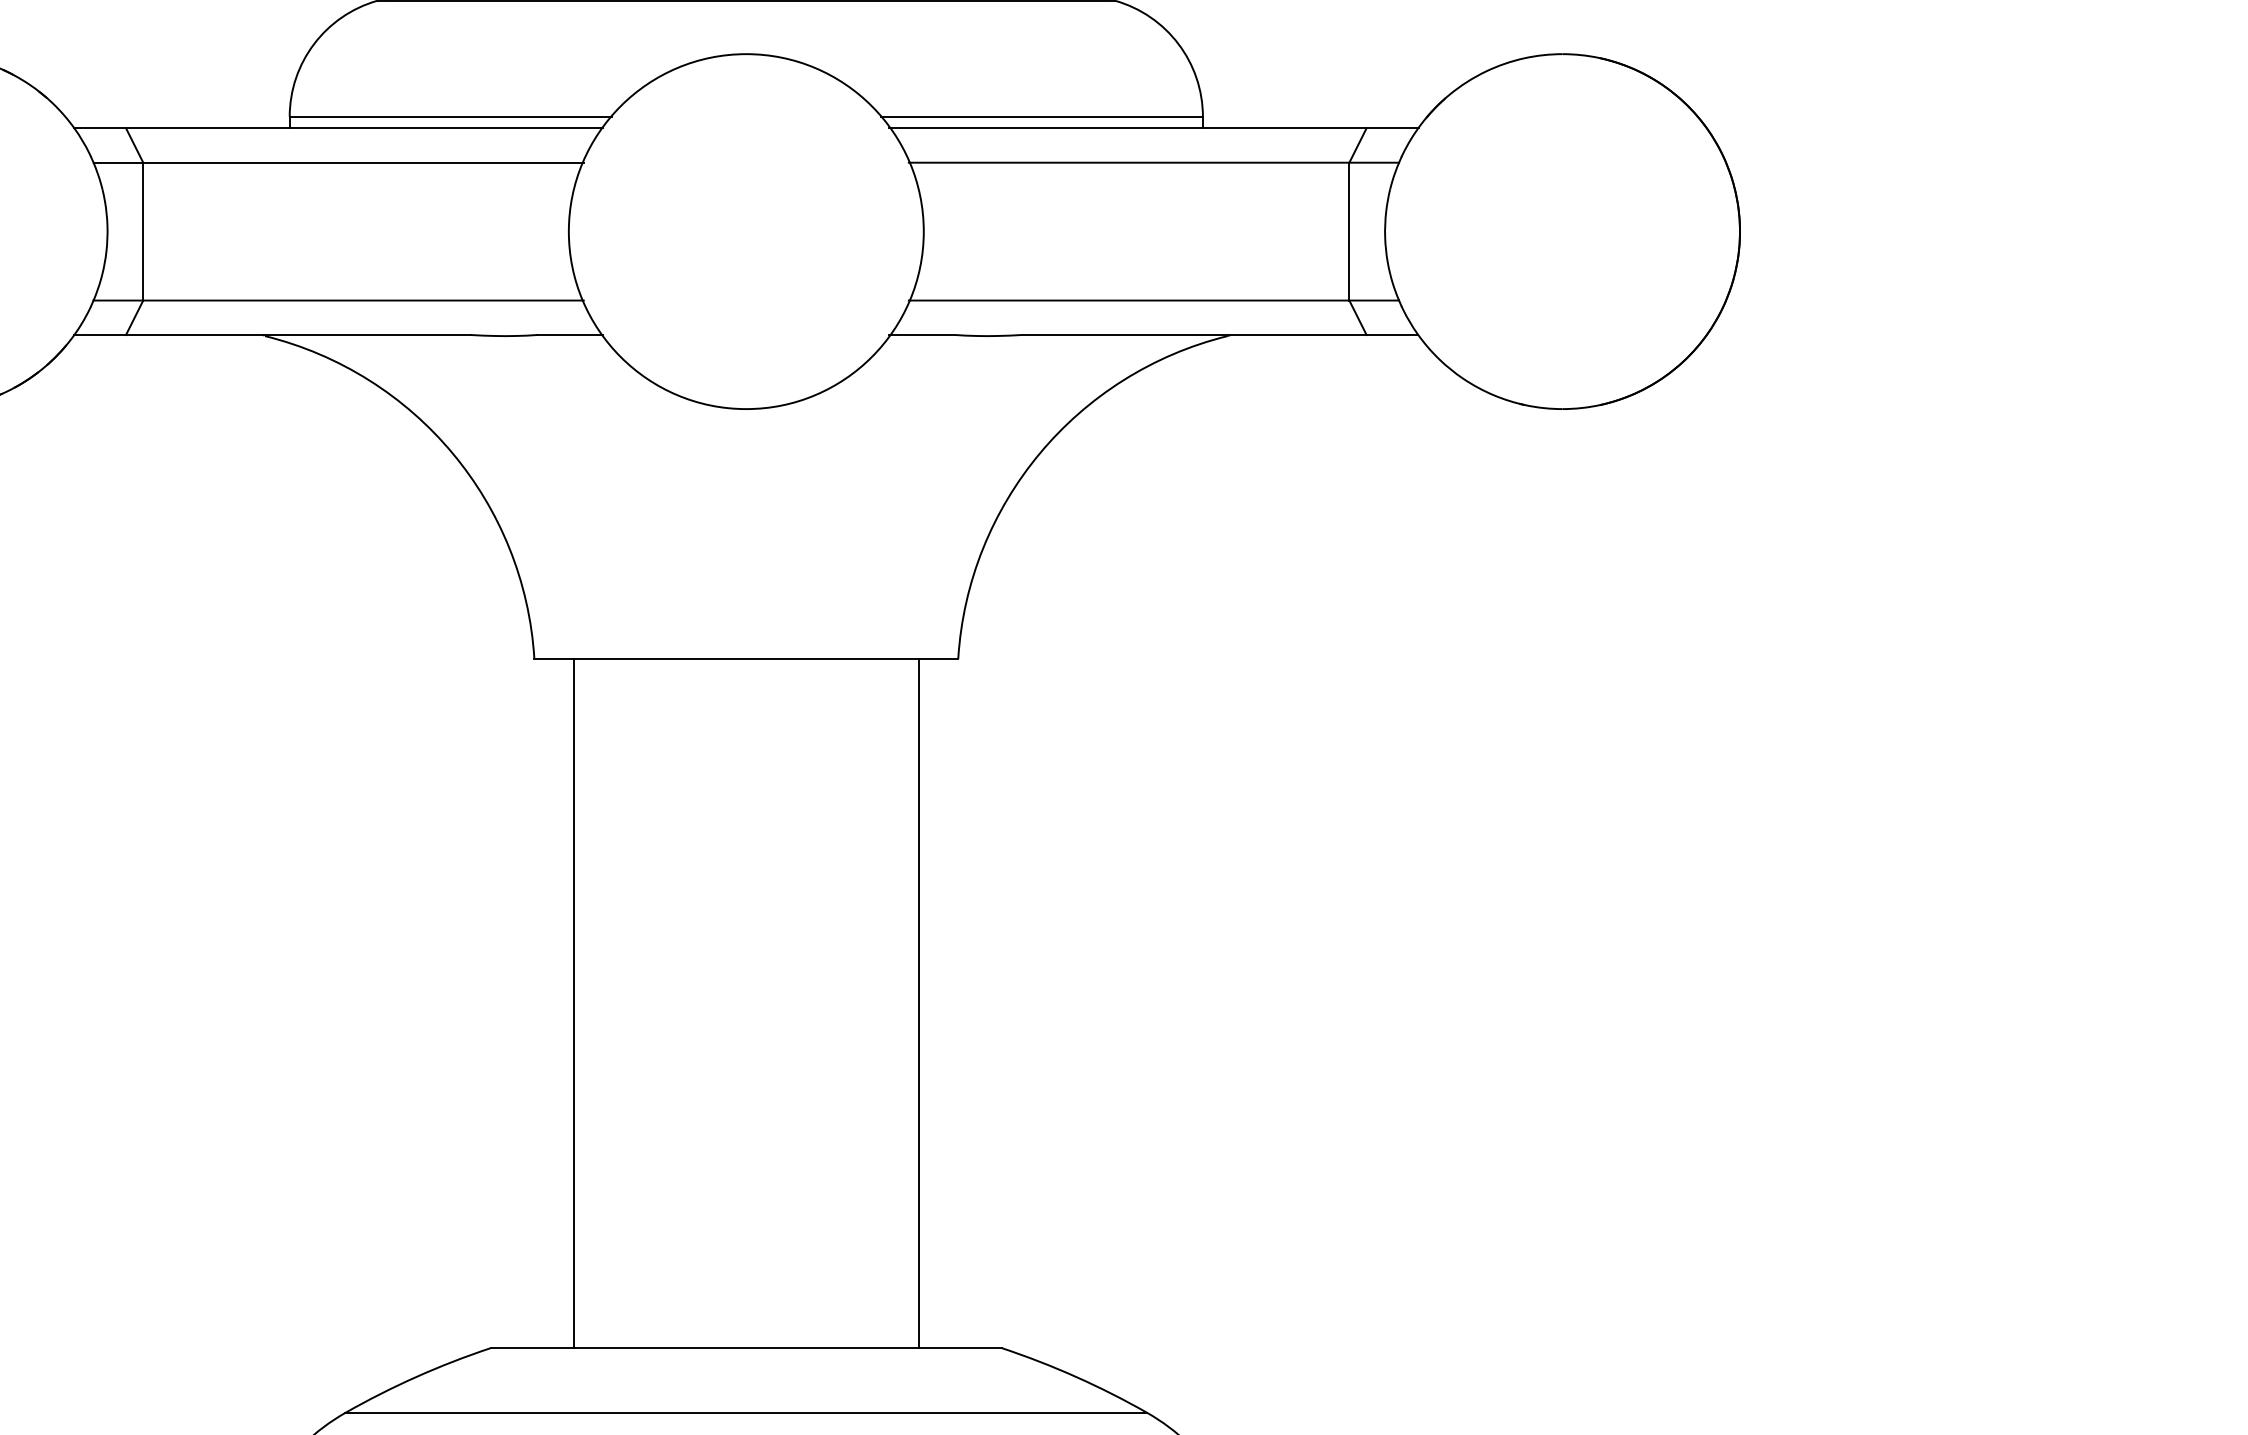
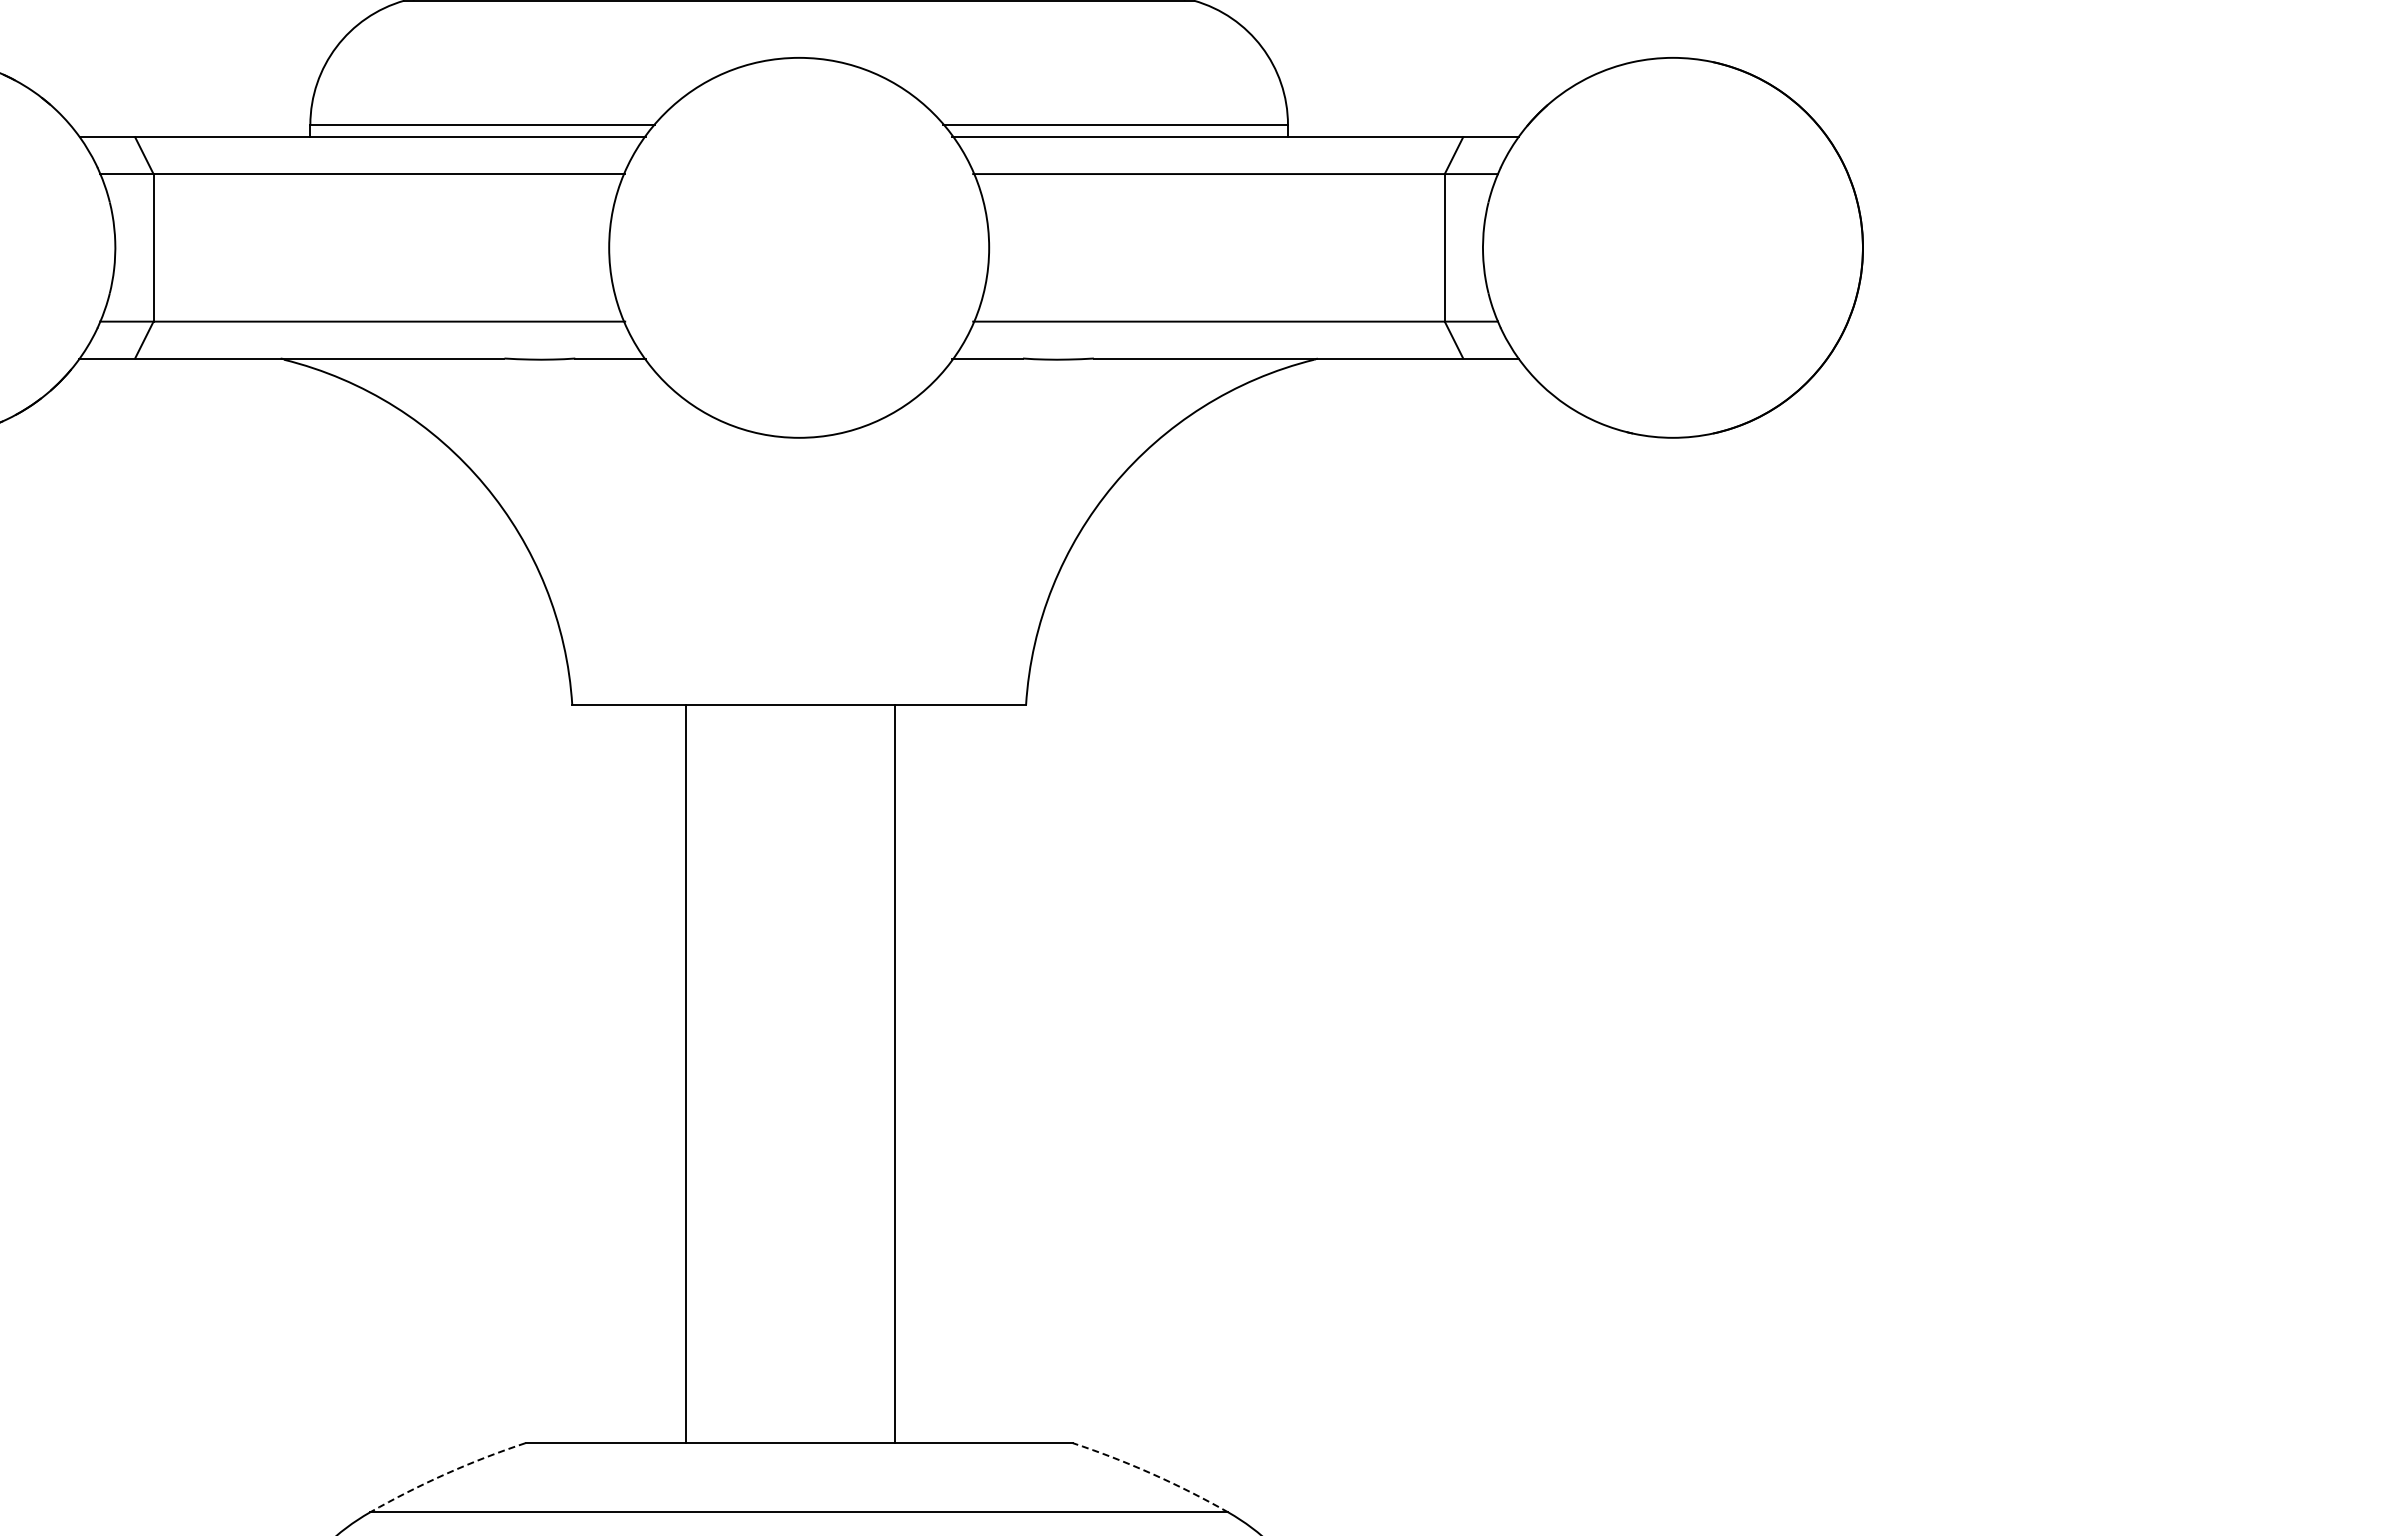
line: (573, 1003) -> (685, 1074), moved
line: (918, 1003) -> (894, 1074), moved
arc: (416, 1376) -> (446, 1473), solid -> dashed
arc: (1076, 1376) -> (1152, 1473), solid -> dashed

